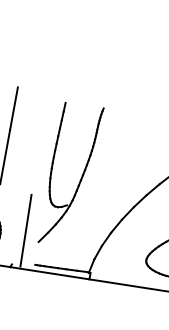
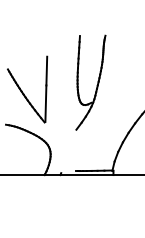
part: (78, 180) -> (96, 85), moved
line: (25, 230) -> (66, 149), removed

